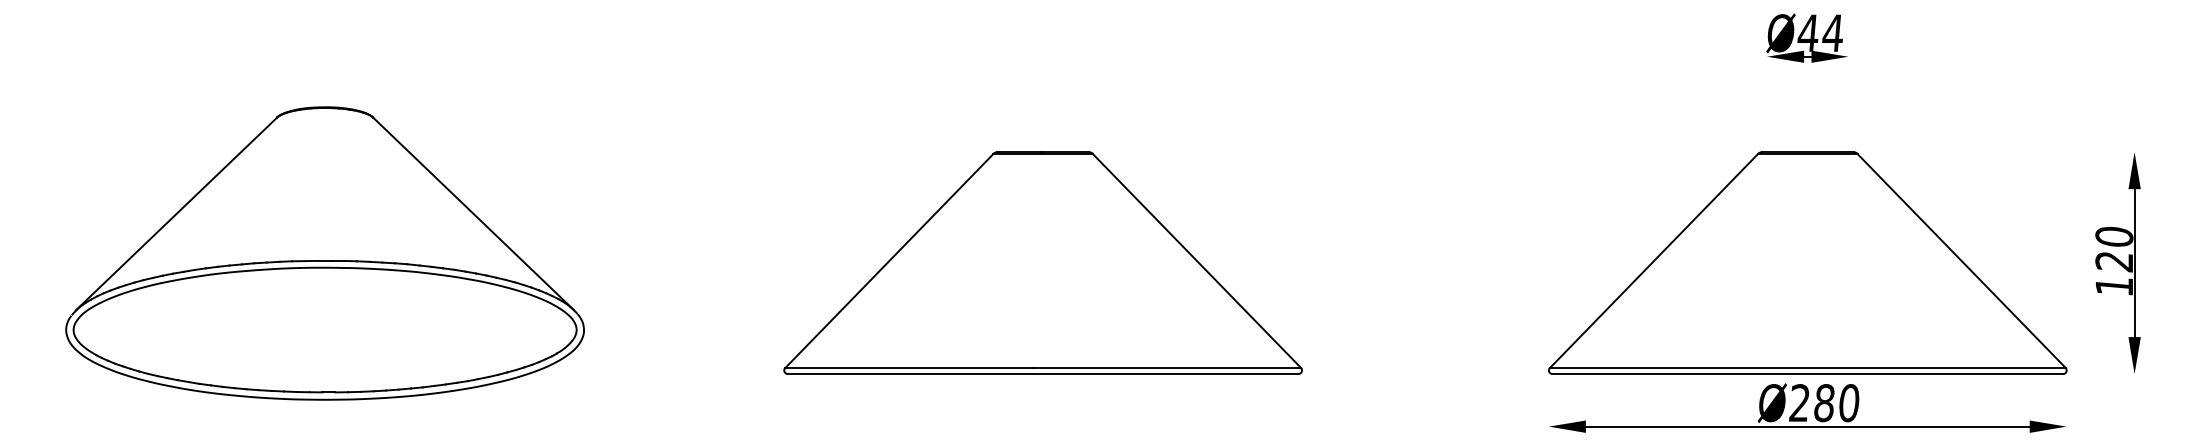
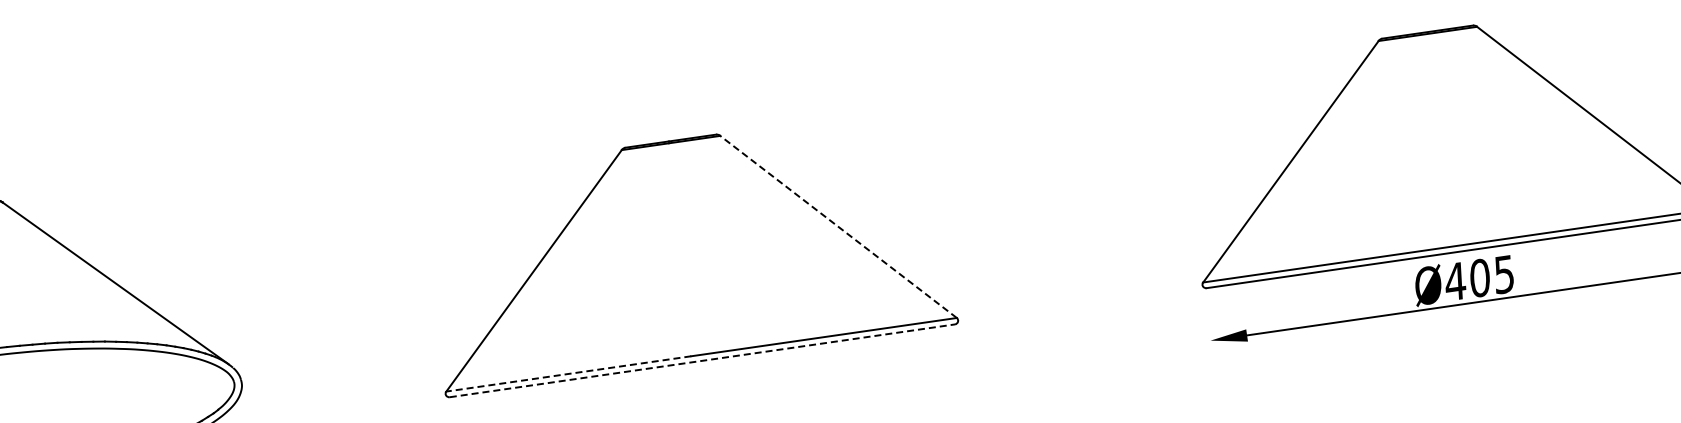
line: (1196, 260) -> (838, 226), solid -> dashed
line: (909, 367) -> (569, 373), solid -> dashed
line: (1043, 374) -> (702, 361), solid -> dashed
text: (1823, 403) -> (1478, 278), Ø280 -> Ø405

